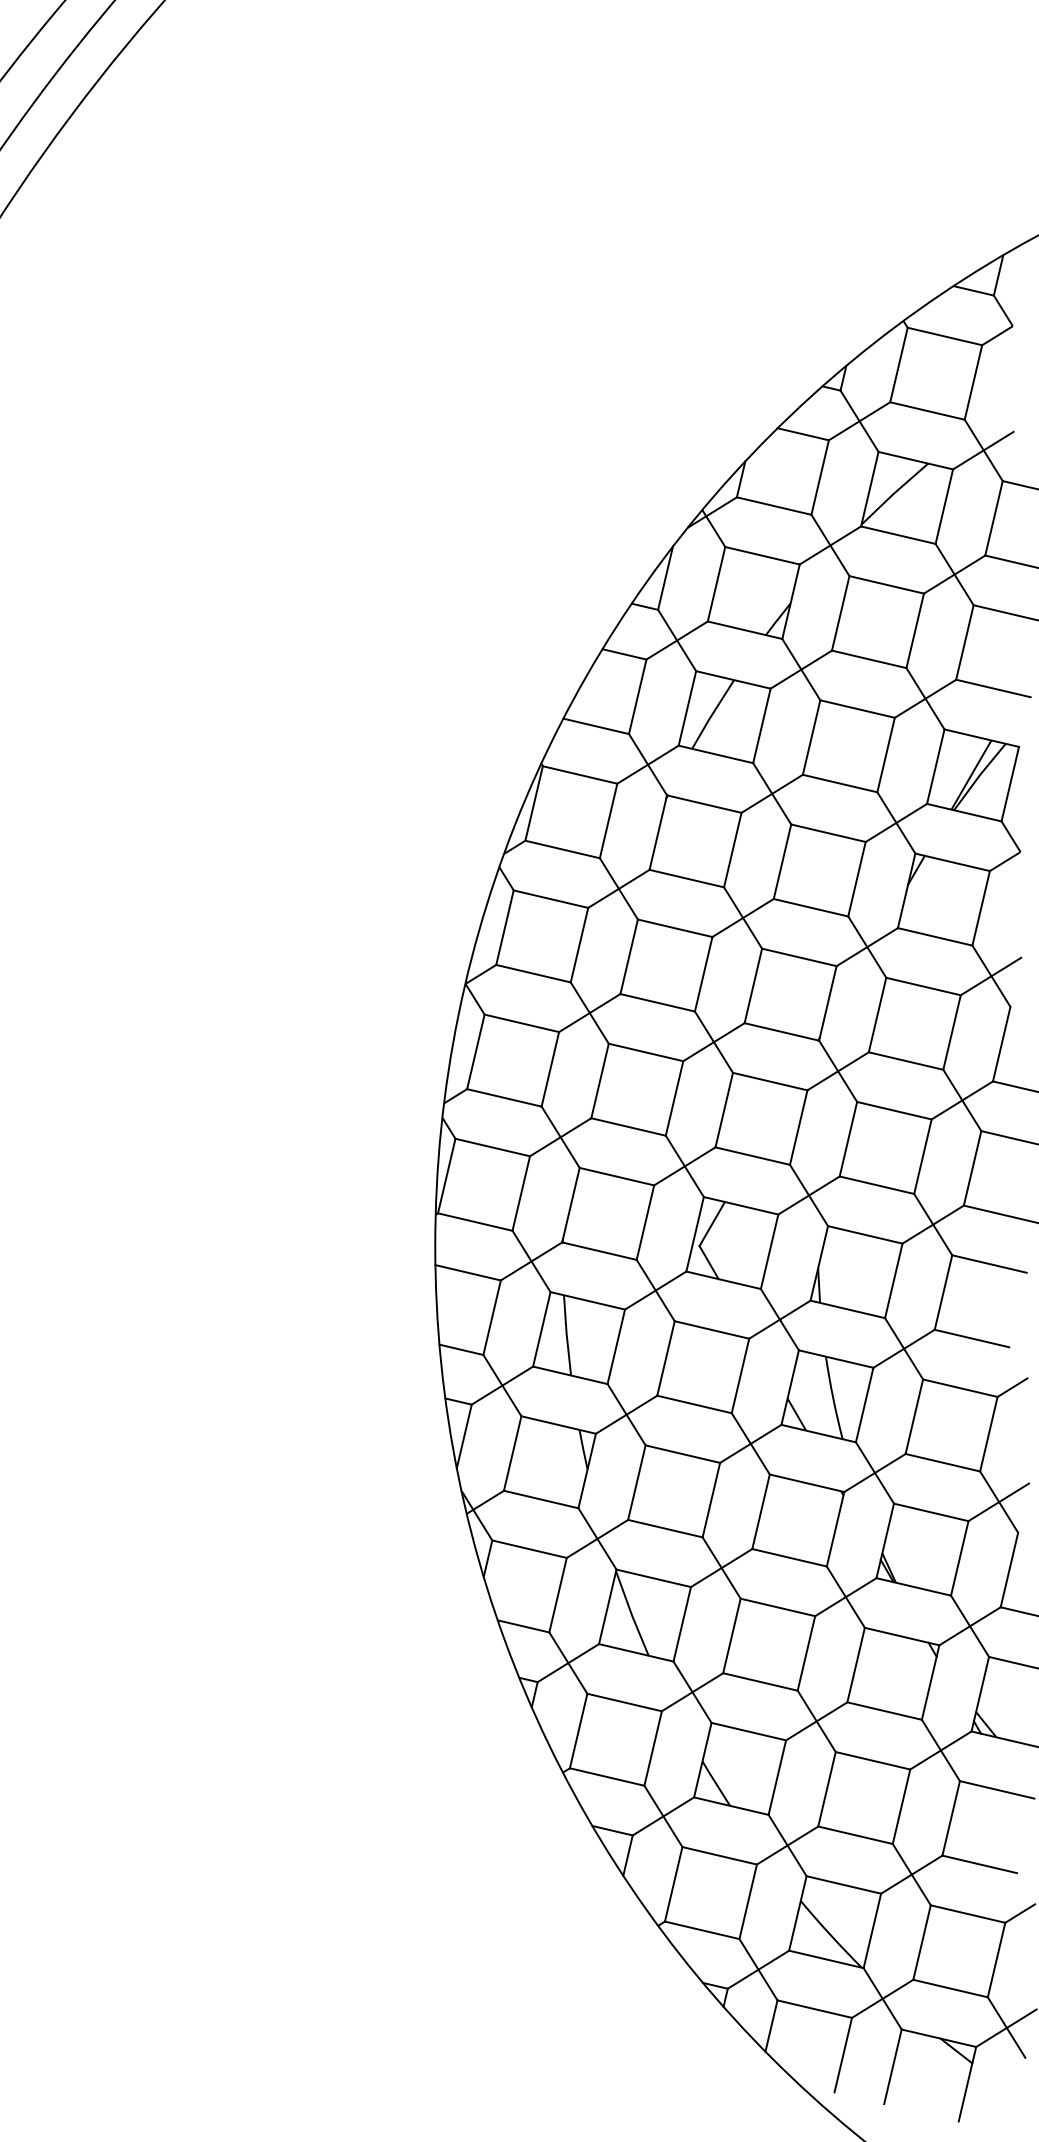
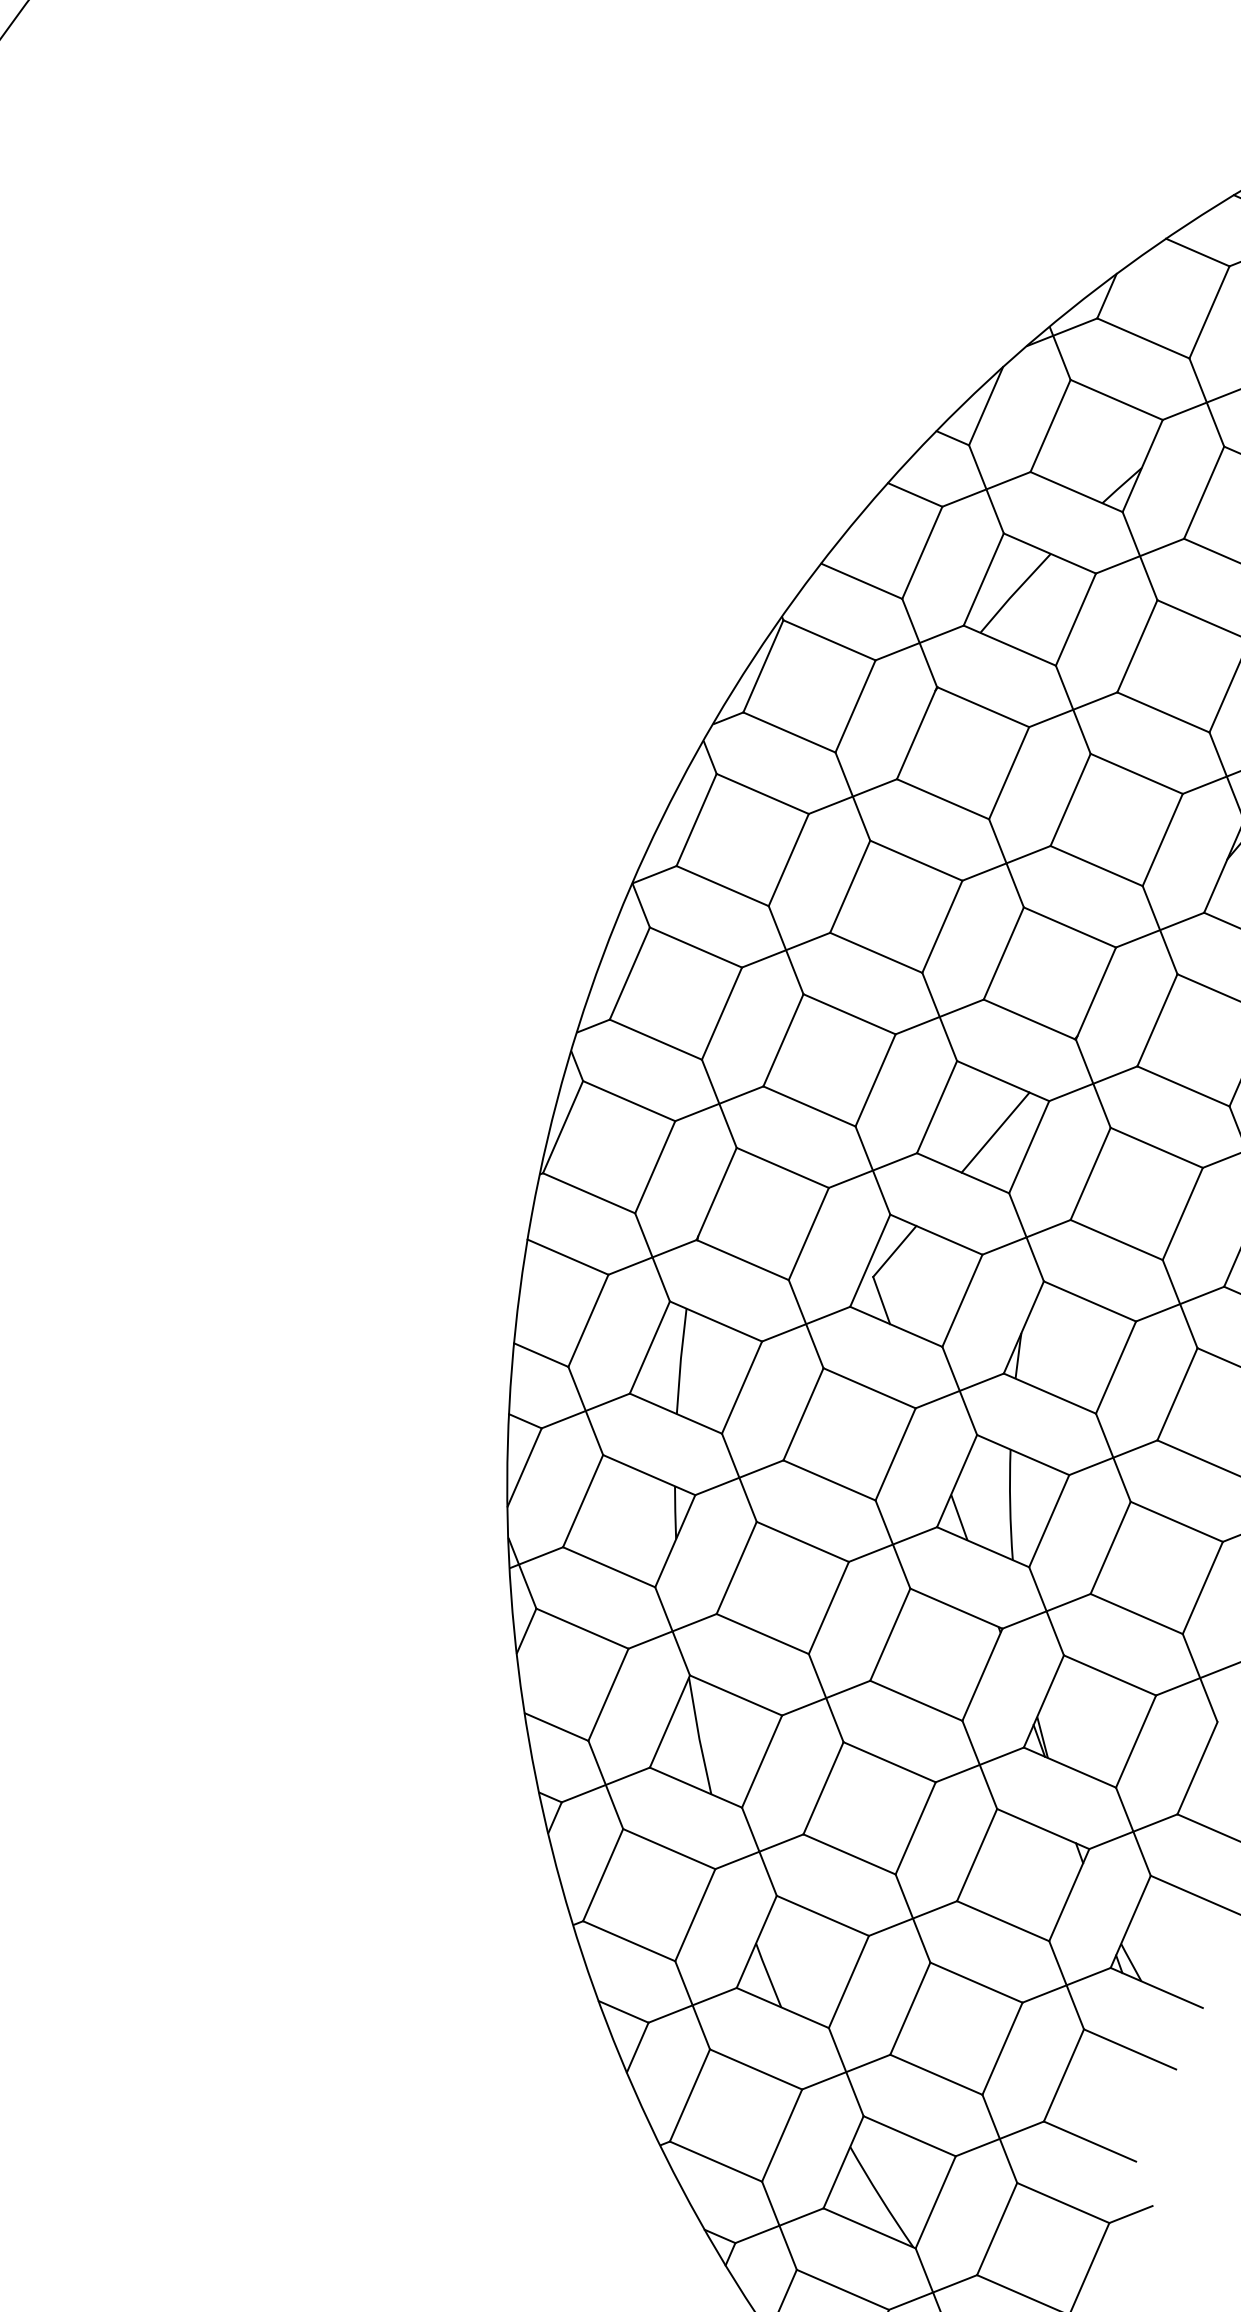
line: (771, 1120) -> (995, 1131), added

